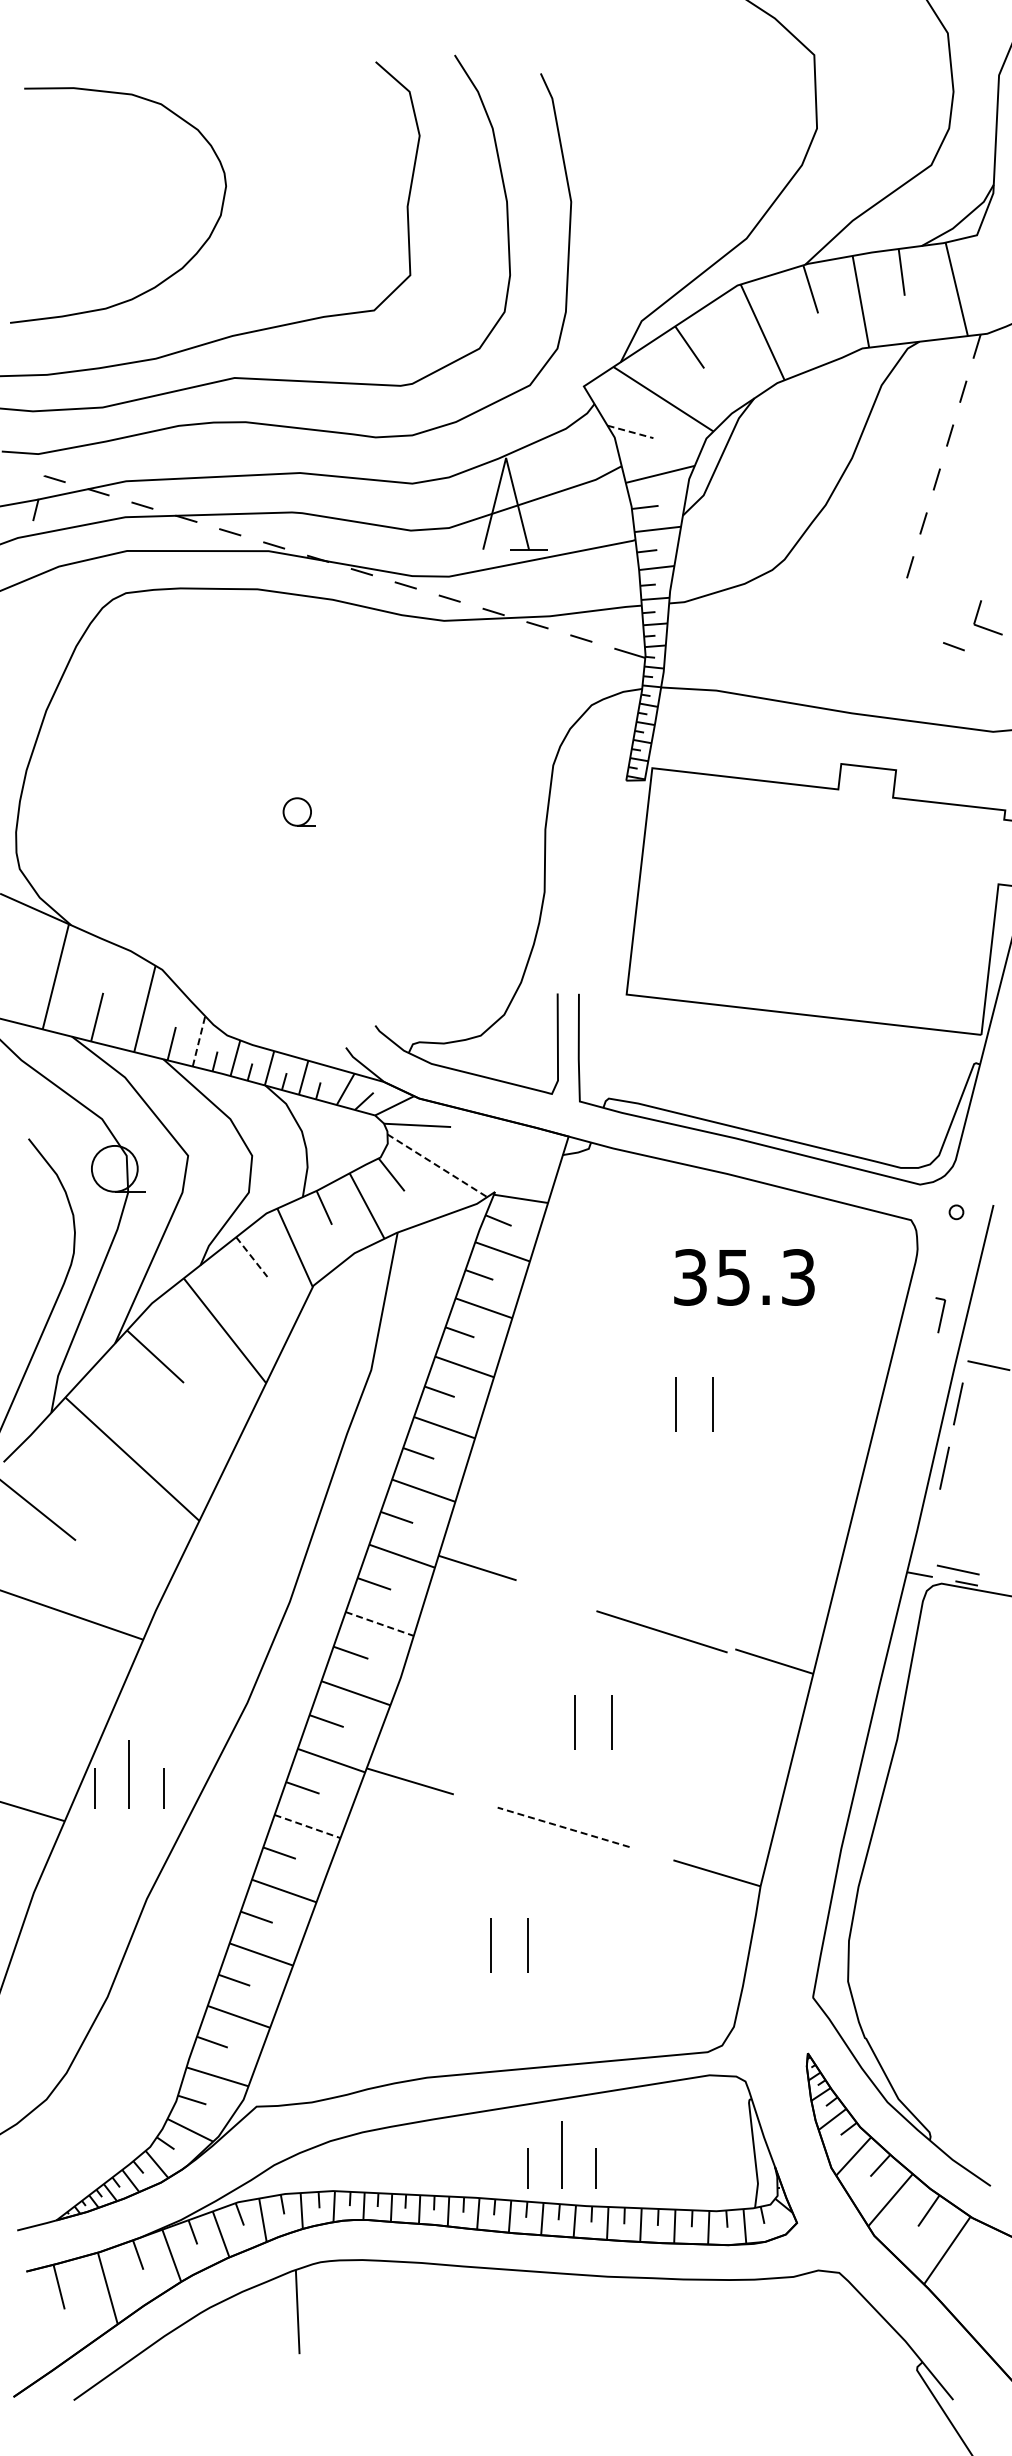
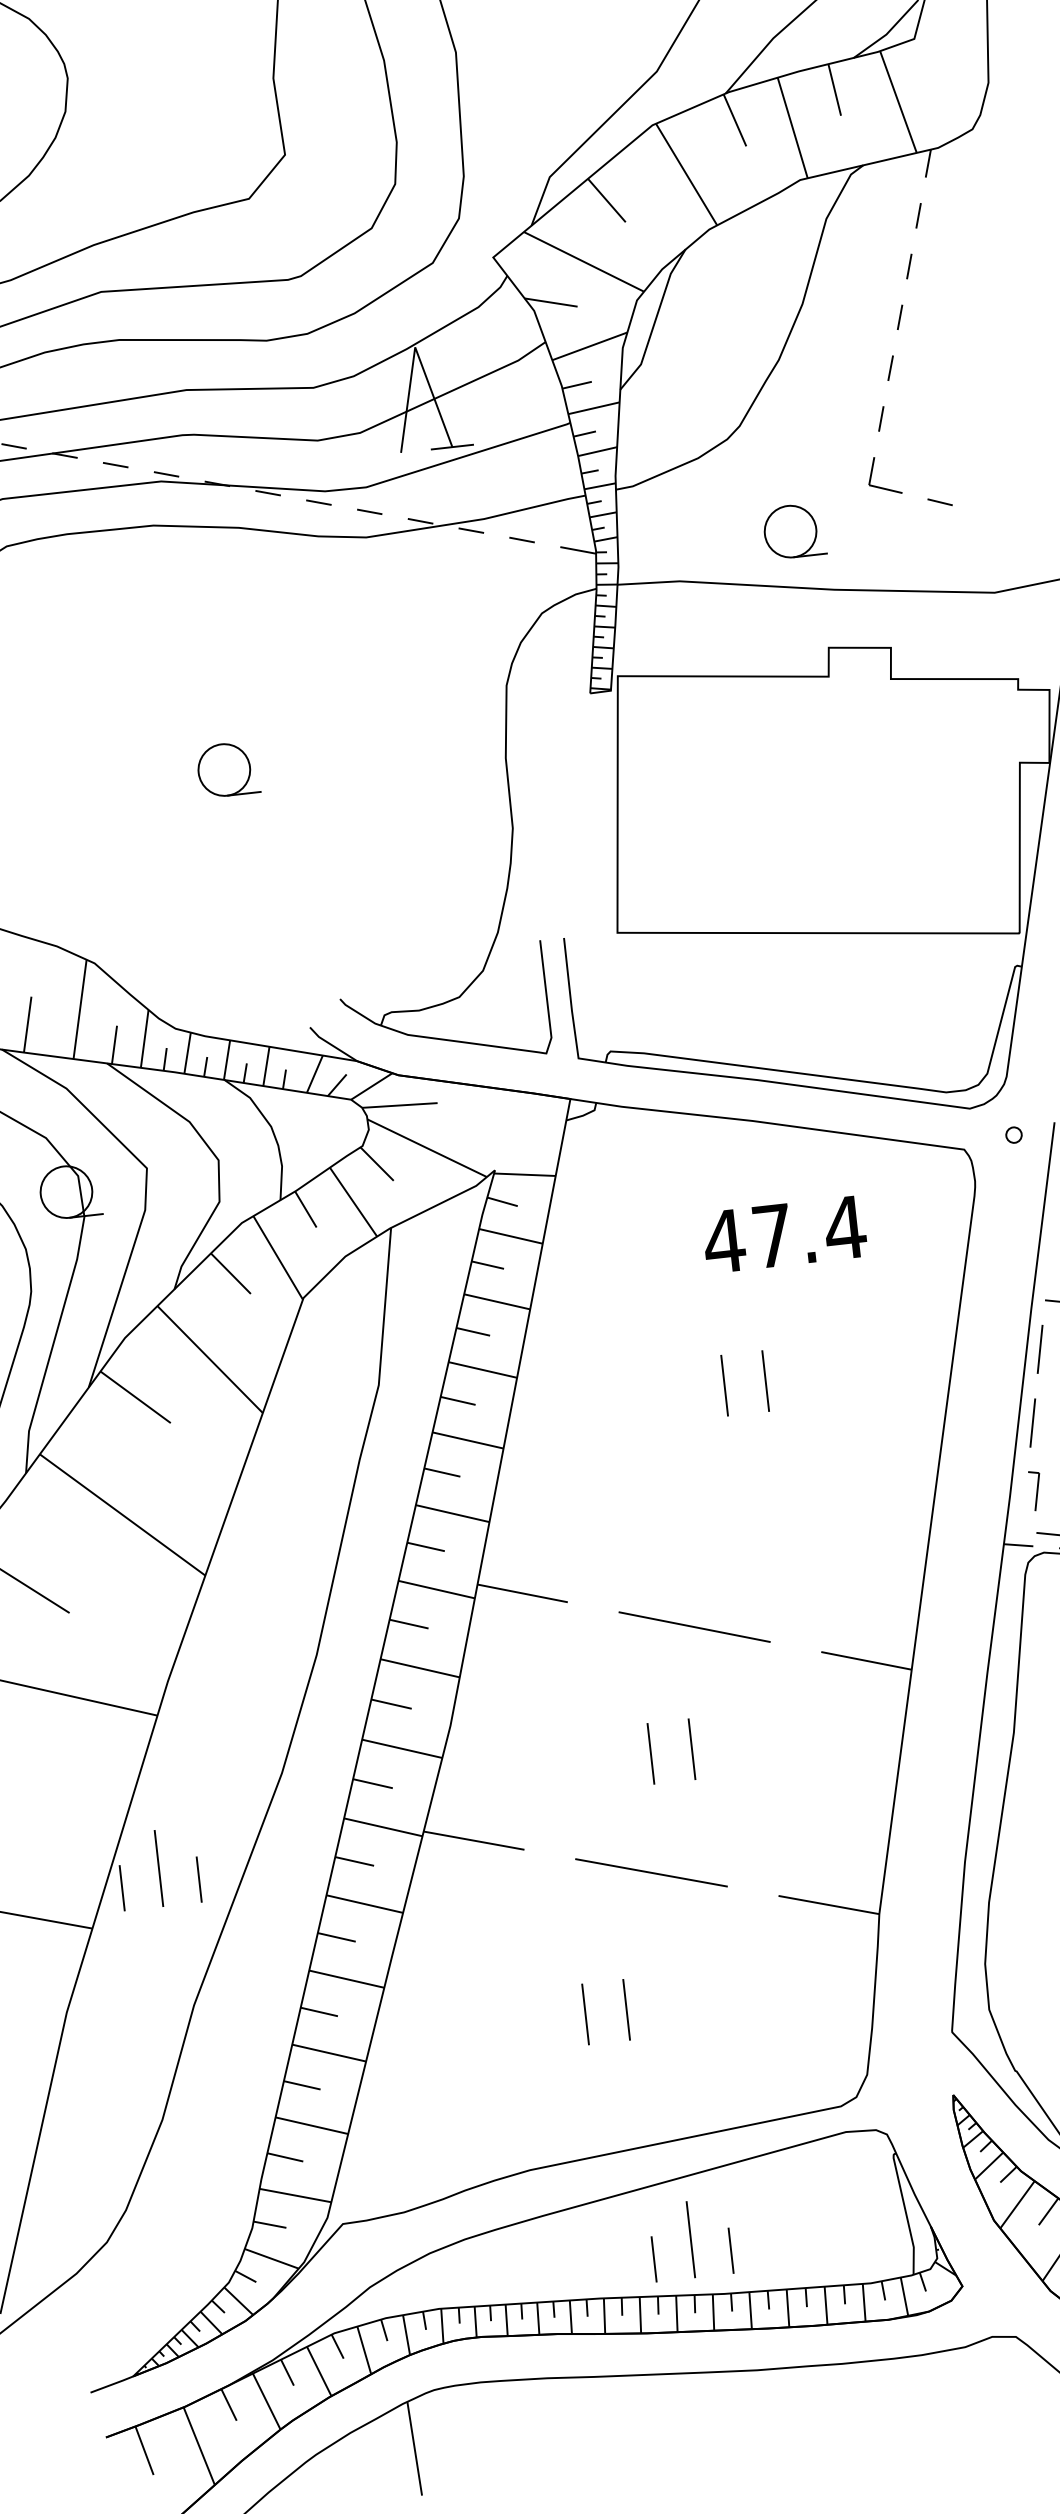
line: (630, 431) -> (551, 302), dashed -> solid
part: (978, 613) -> (872, 472), moved
part: (822, 657) -> (794, 530), added
part: (299, 811) -> (228, 768), size x1.67
line: (199, 1041) -> (145, 1038), dashed -> solid
line: (437, 1165) -> (427, 1147), dashed -> solid
line: (252, 1257) -> (231, 1274), dashed -> solid
text: (744, 1277) -> (784, 1234), 35.3 -> 47.4
part: (940, 1315) -> (1035, 1491), moved
line: (380, 1624) -> (421, 1668), dashed -> solid
line: (661, 1631) -> (694, 1626), moved
line: (307, 1826) -> (364, 1904), dashed -> solid
line: (563, 1827) -> (651, 1873), dashed -> solid

